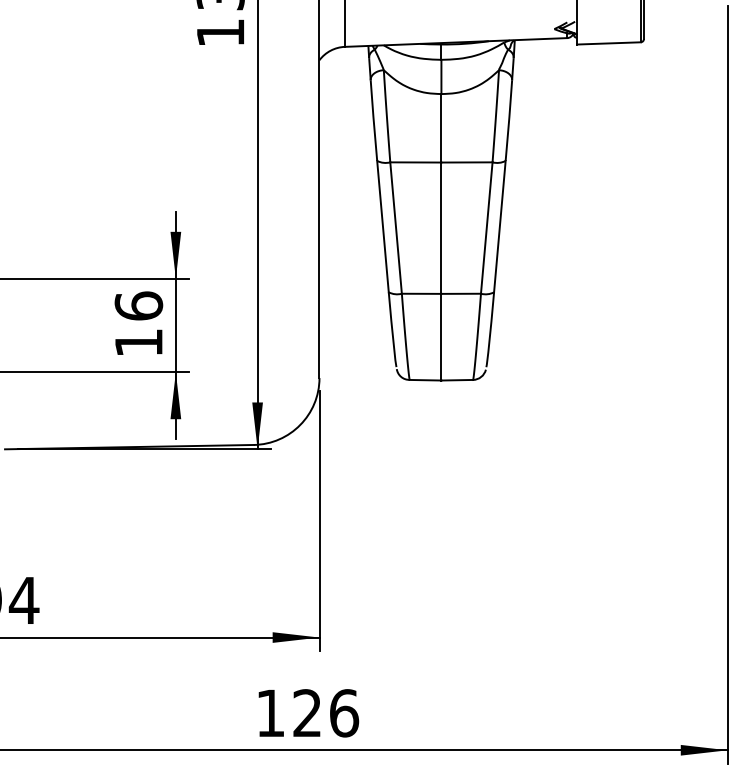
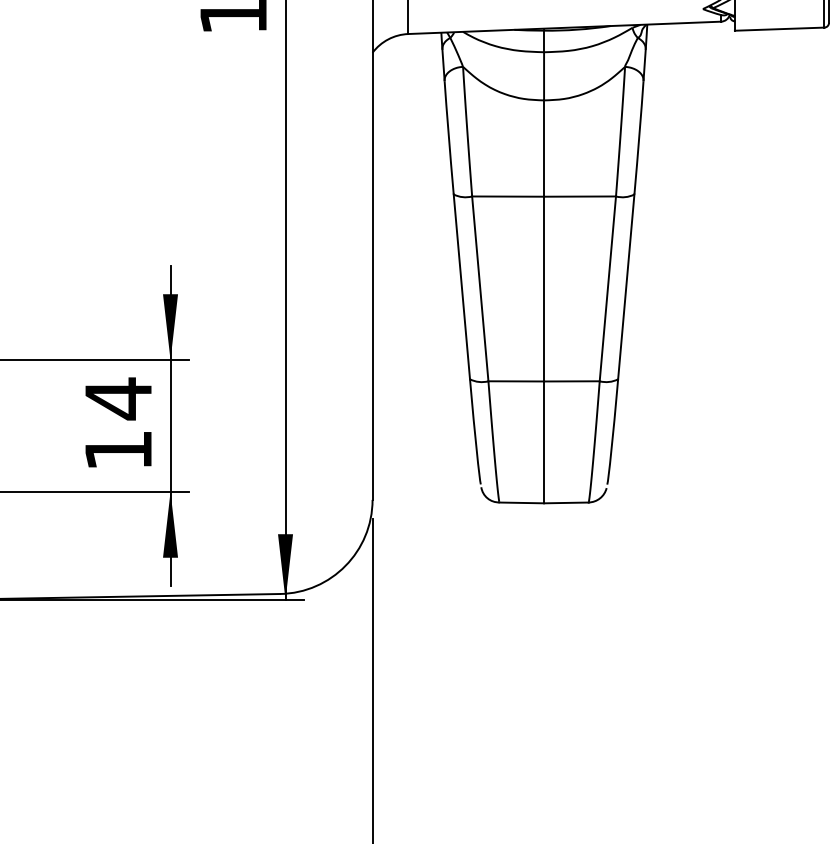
text: (138, 306) -> (117, 399), 16 -> 14

